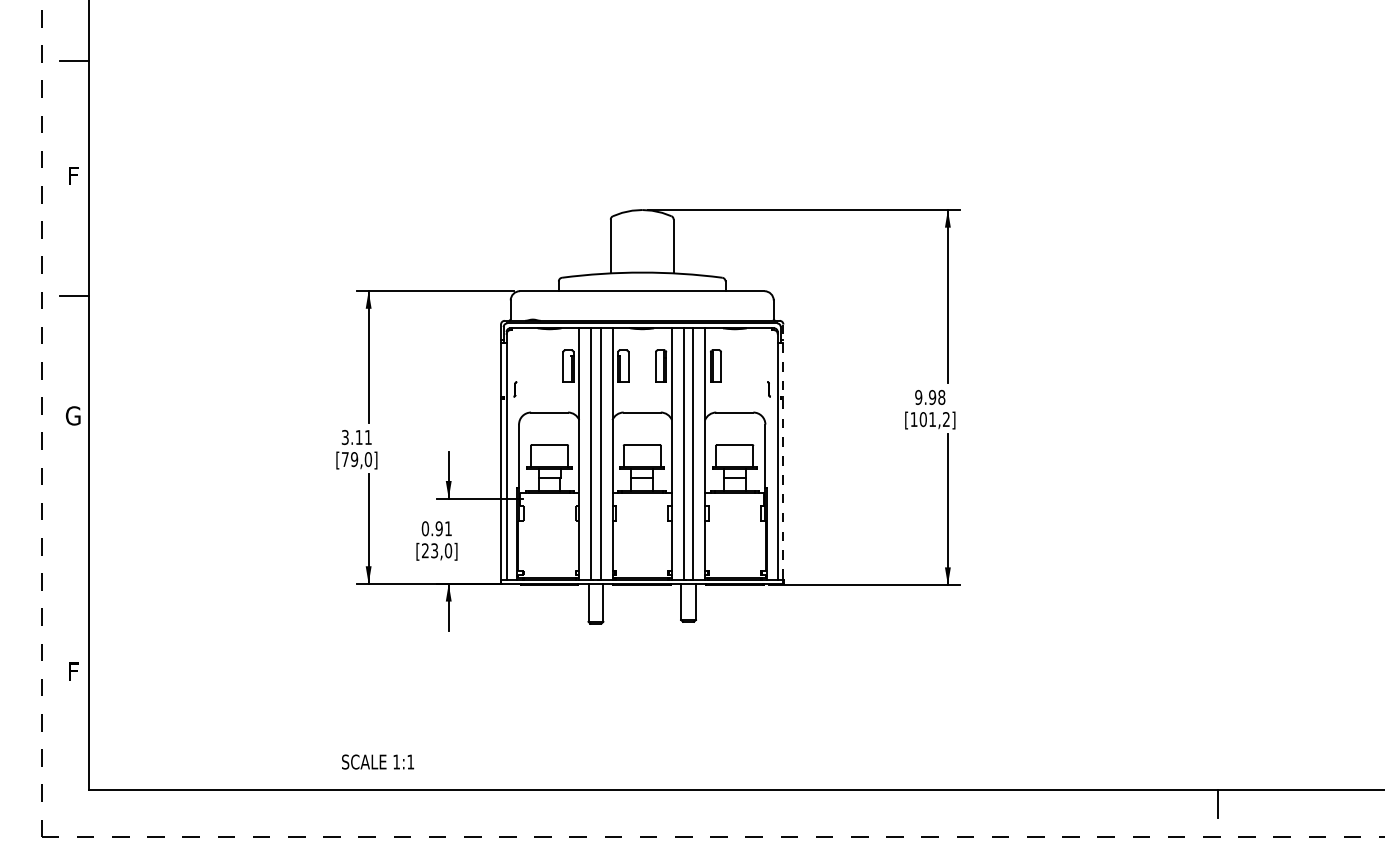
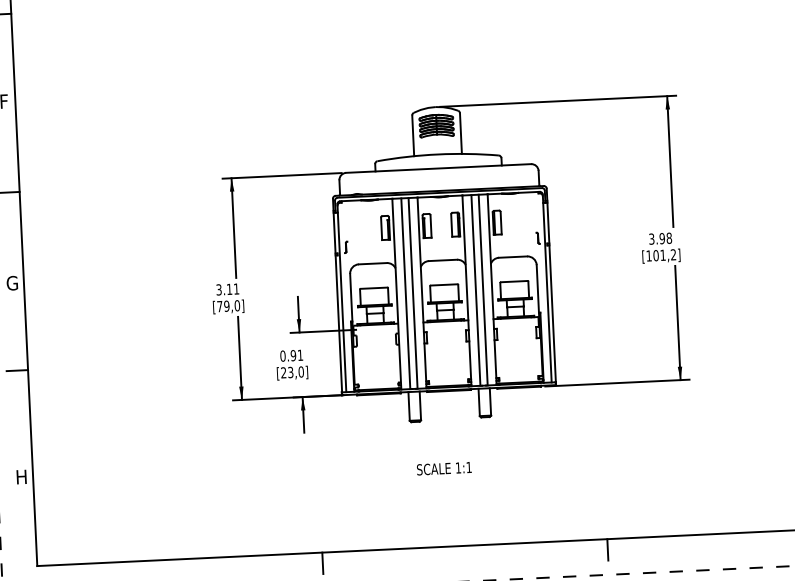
part: (642, 234) -> (436, 125), added
text: (918, 397) -> (651, 239), 9.98 -> 3.98
line: (783, 452) -> (551, 285), dashed -> solid
line: (74, 531) -> (17, 370), added
text: (73, 671) -> (21, 476), F -> H
text: (378, 761) -> (444, 468), moved
line: (465, 804) -> (323, 563), added
line: (841, 804) -> (607, 550), added

